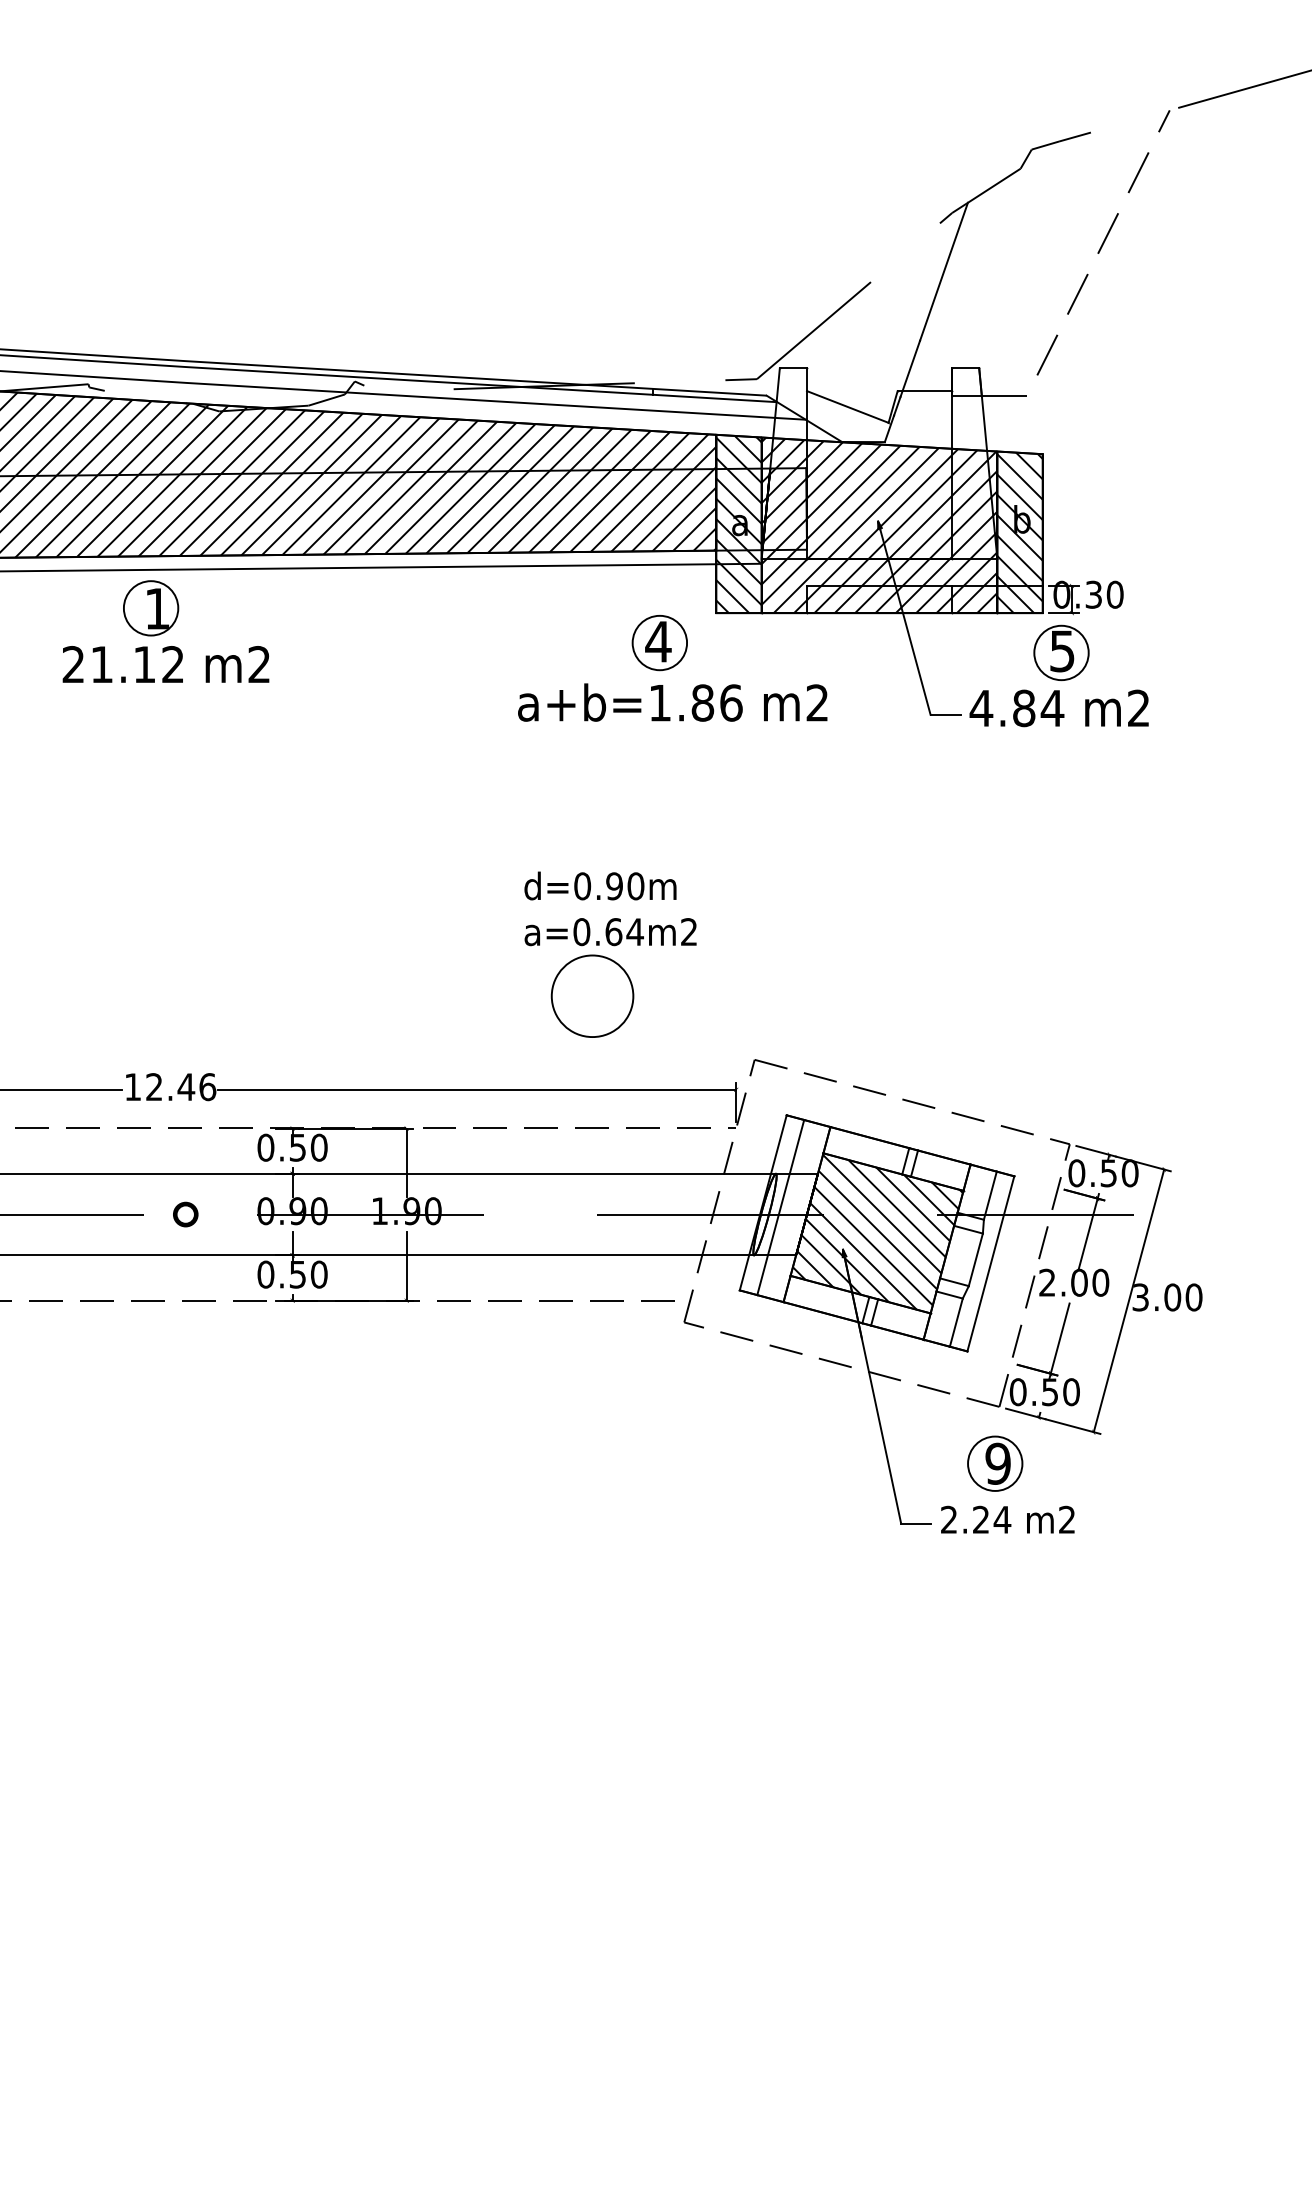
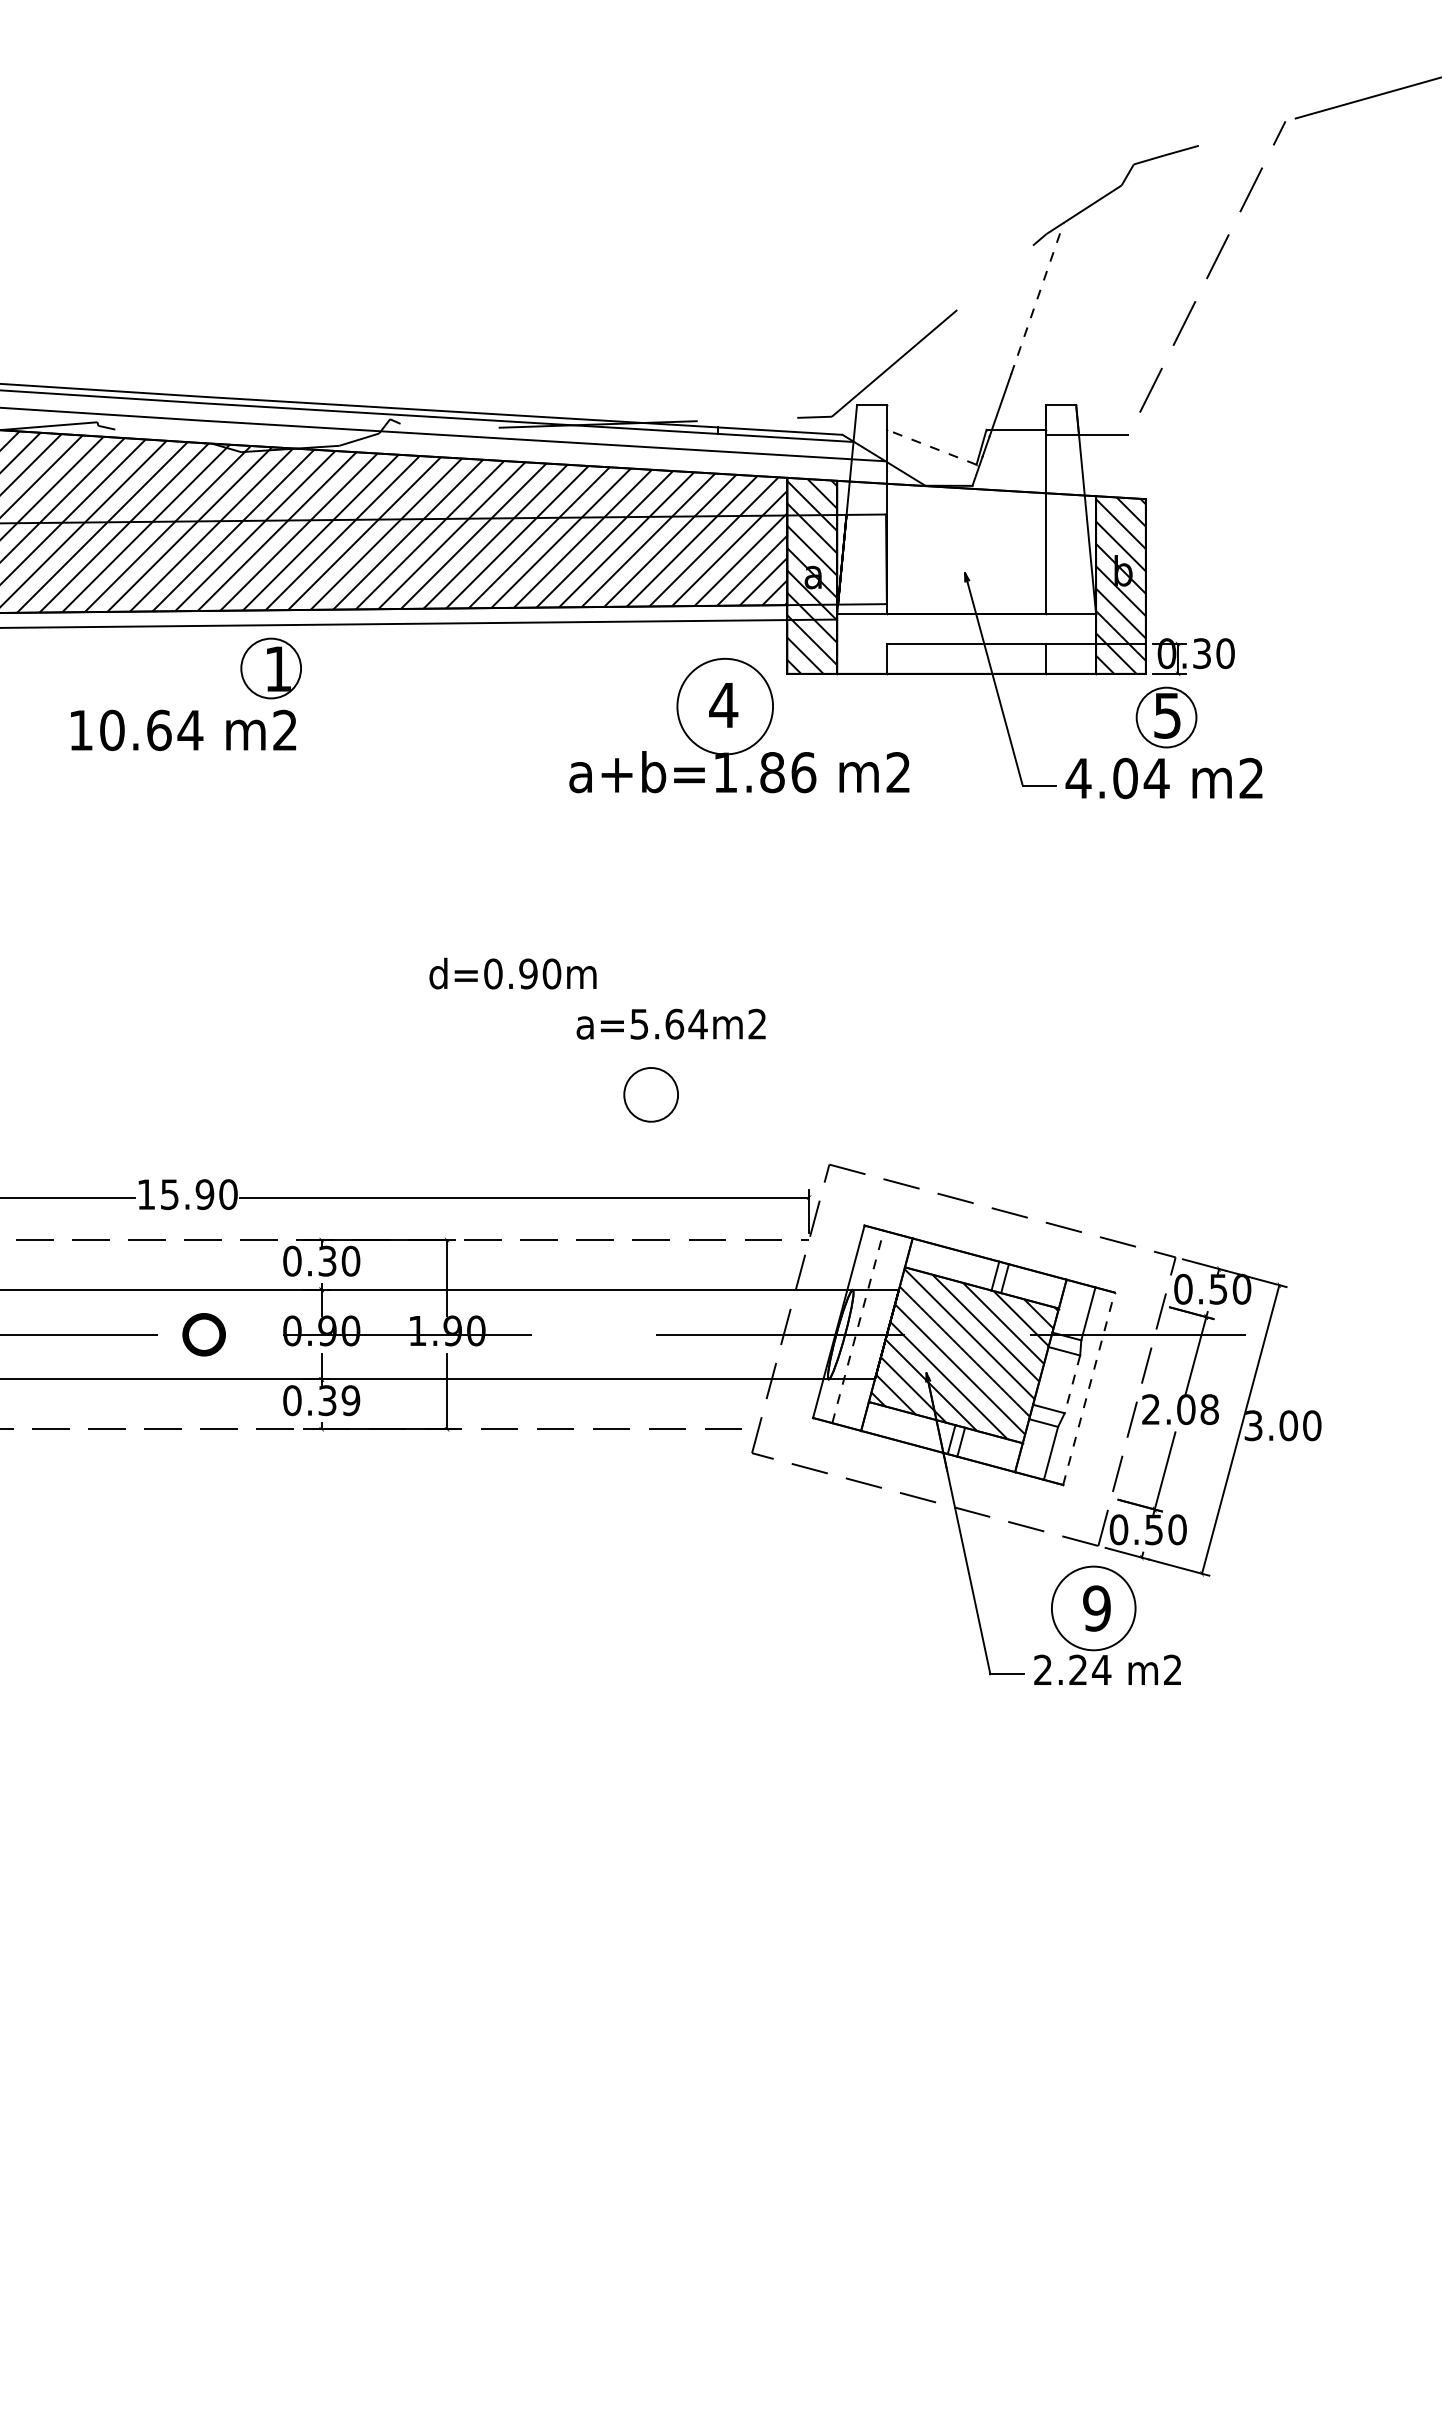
line: (944, 271) -> (1037, 298), solid -> dashed
line: (847, 407) -> (931, 447), solid -> dashed
hatch: (879, 525) -> (966, 577), removed
part: (150, 608) -> (270, 668), moved
circle: (660, 642) -> (725, 706), size x1.6
text: (124, 664) -> (136, 730), 21.12 -> 10.64
text: (1024, 708) -> (1125, 778), 4.84 -> 4.04
text: (600, 885) -> (512, 973), moved
text: (581, 931) -> (639, 1023), a=0.64m2 -> a=5.64m2
circle: (591, 996) -> (650, 1094), size x0.6
text: (181, 1087) -> (199, 1194), 12.46 -> 15.90
text: (297, 1147) -> (327, 1260), 0.50 -> 0.30
line: (781, 1207) -> (858, 1326), solid -> dashed
part: (185, 1214) -> (204, 1334), size x1.6
line: (975, 1259) -> (1072, 1384), solid -> dashed
line: (990, 1263) -> (1088, 1388), solid -> dashed
text: (308, 1274) -> (339, 1400), 0.50 -> 0.39
text: (1100, 1282) -> (1209, 1409), 2.00 -> 2.08
circle: (995, 1463) -> (1093, 1608), size x1.4

